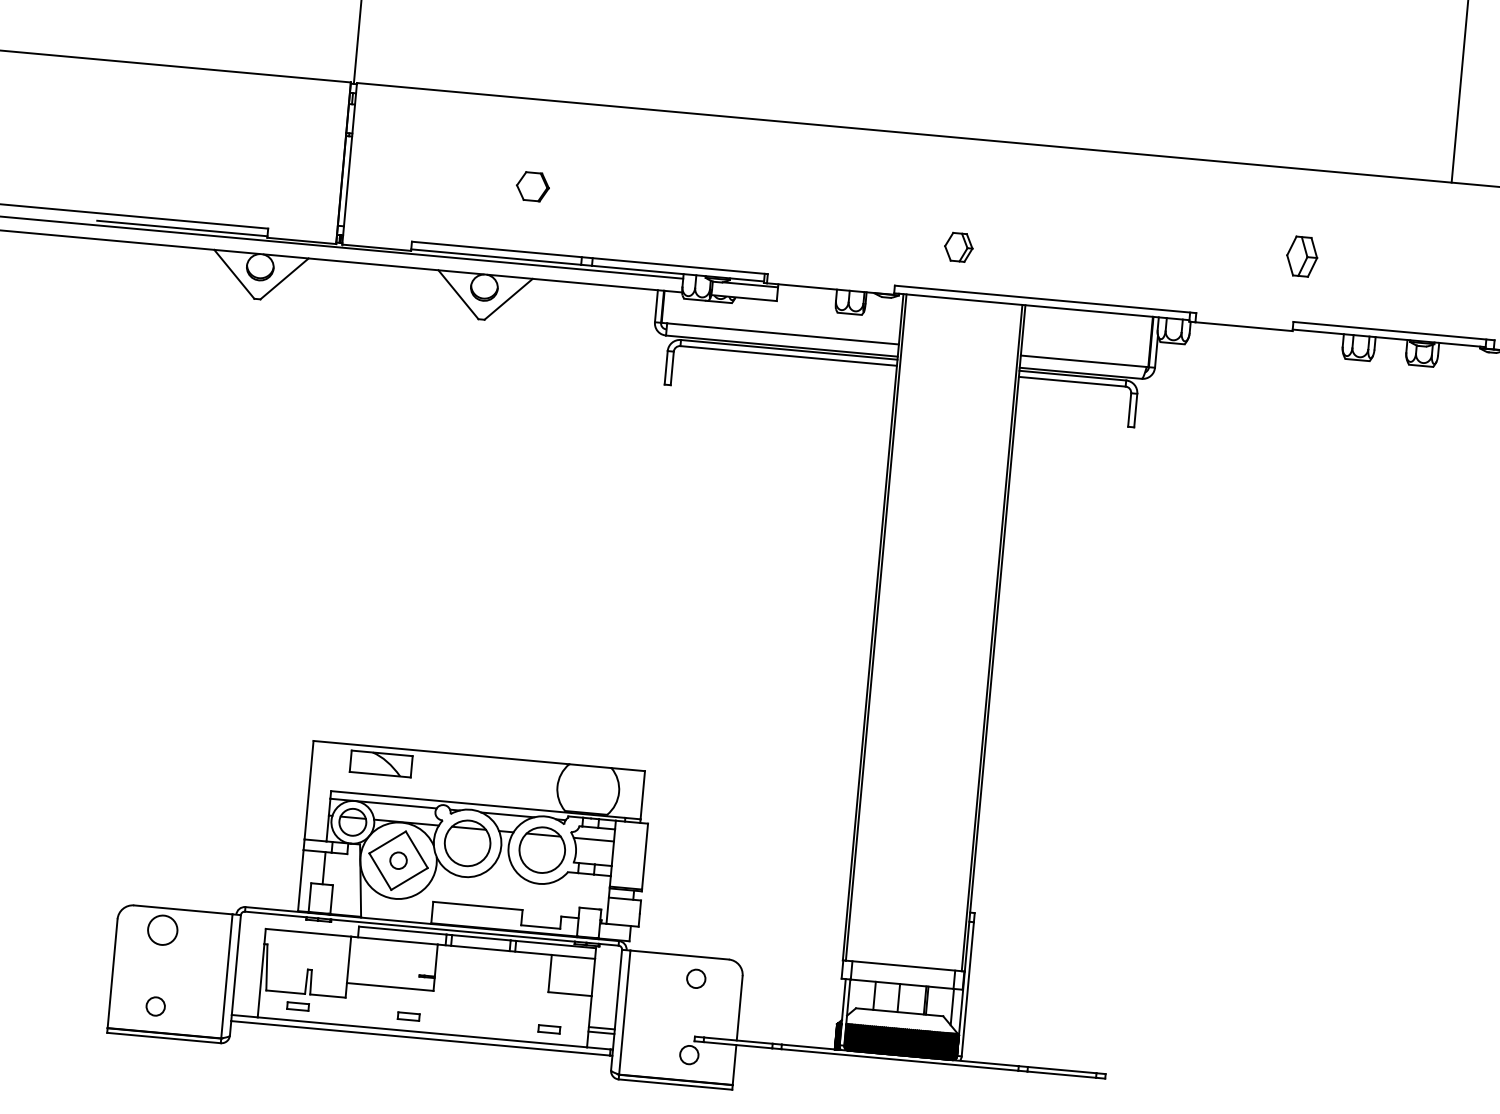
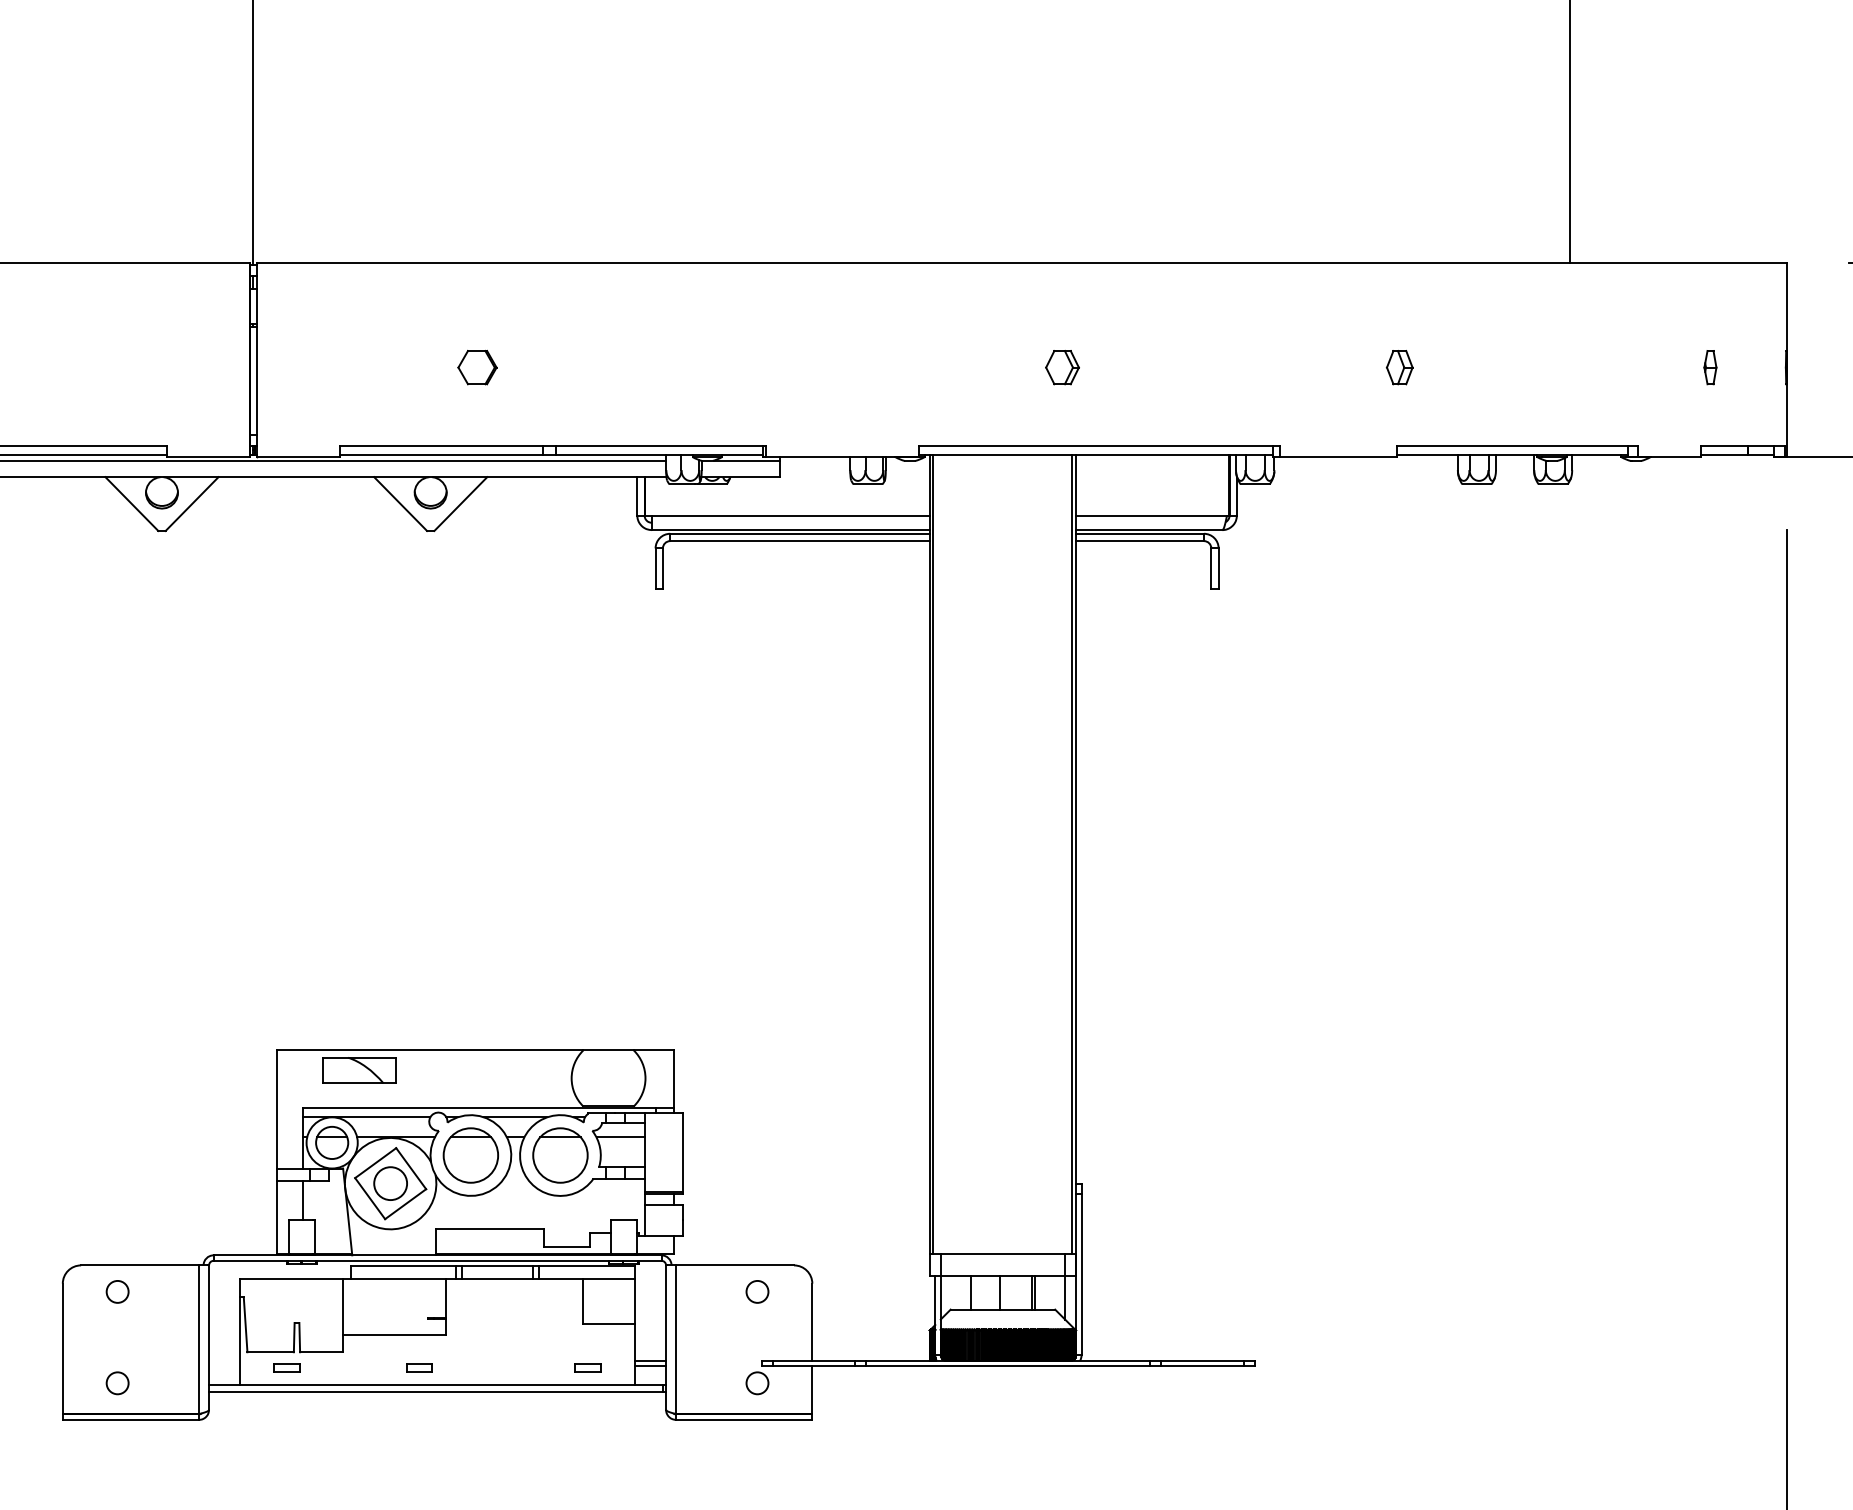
part: (958, 247) -> (1062, 367), moved
part: (1301, 256) -> (1399, 367), size x0.71
circle: (398, 860) -> (390, 1183), size x1.67
circle: (162, 929) -> (117, 1291), size x0.62

